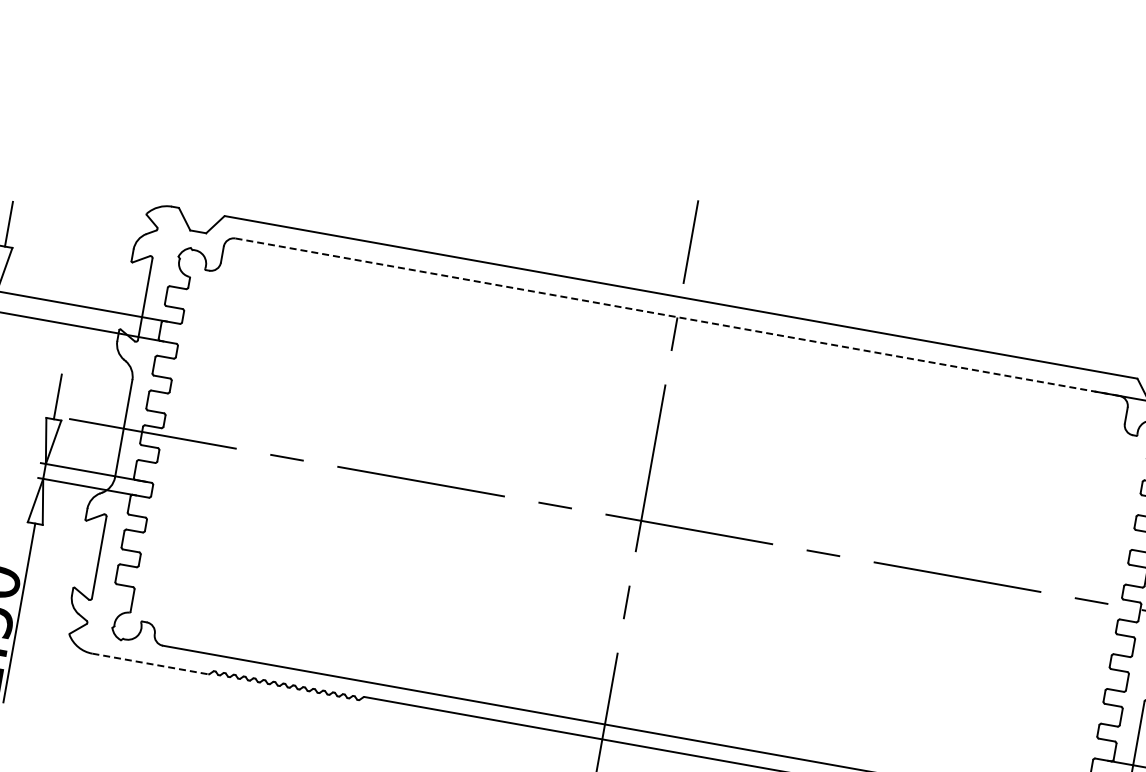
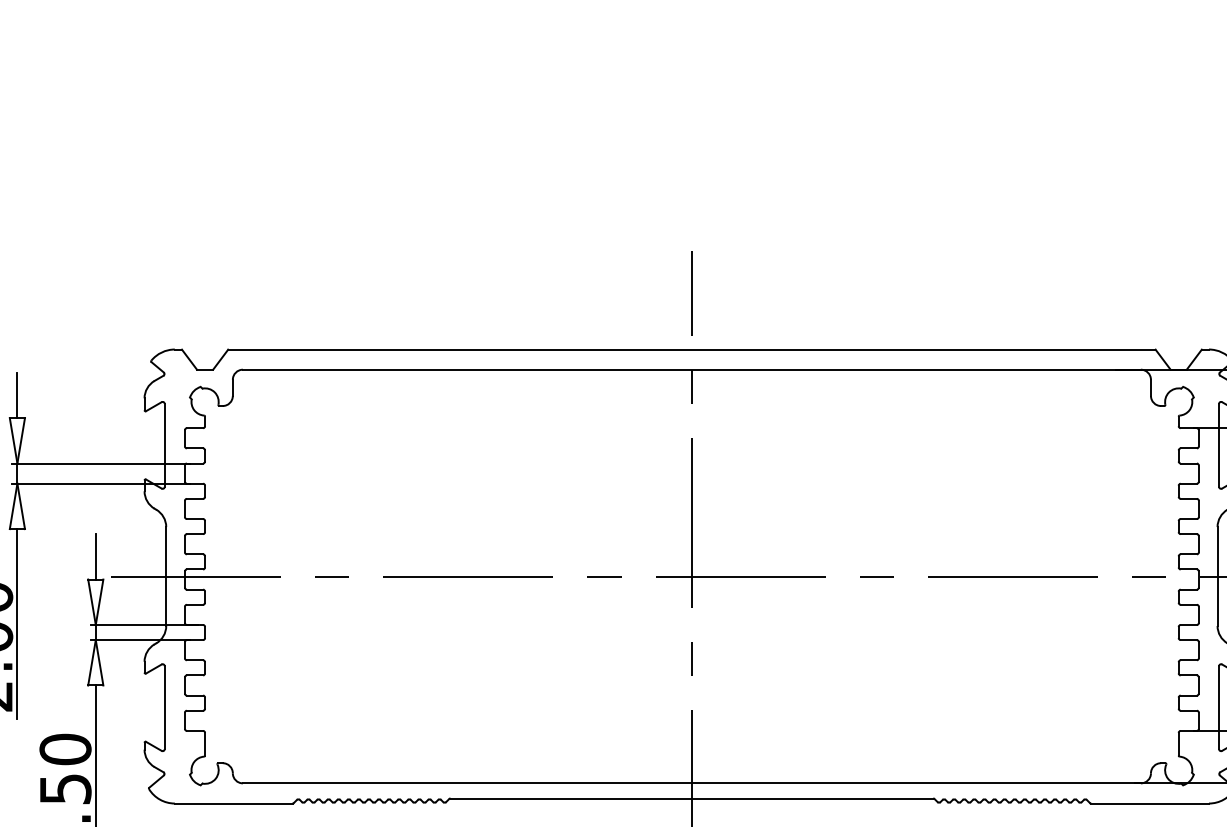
line: (677, 316) -> (691, 369), dashed -> solid
line: (150, 663) -> (233, 803), dashed -> solid

